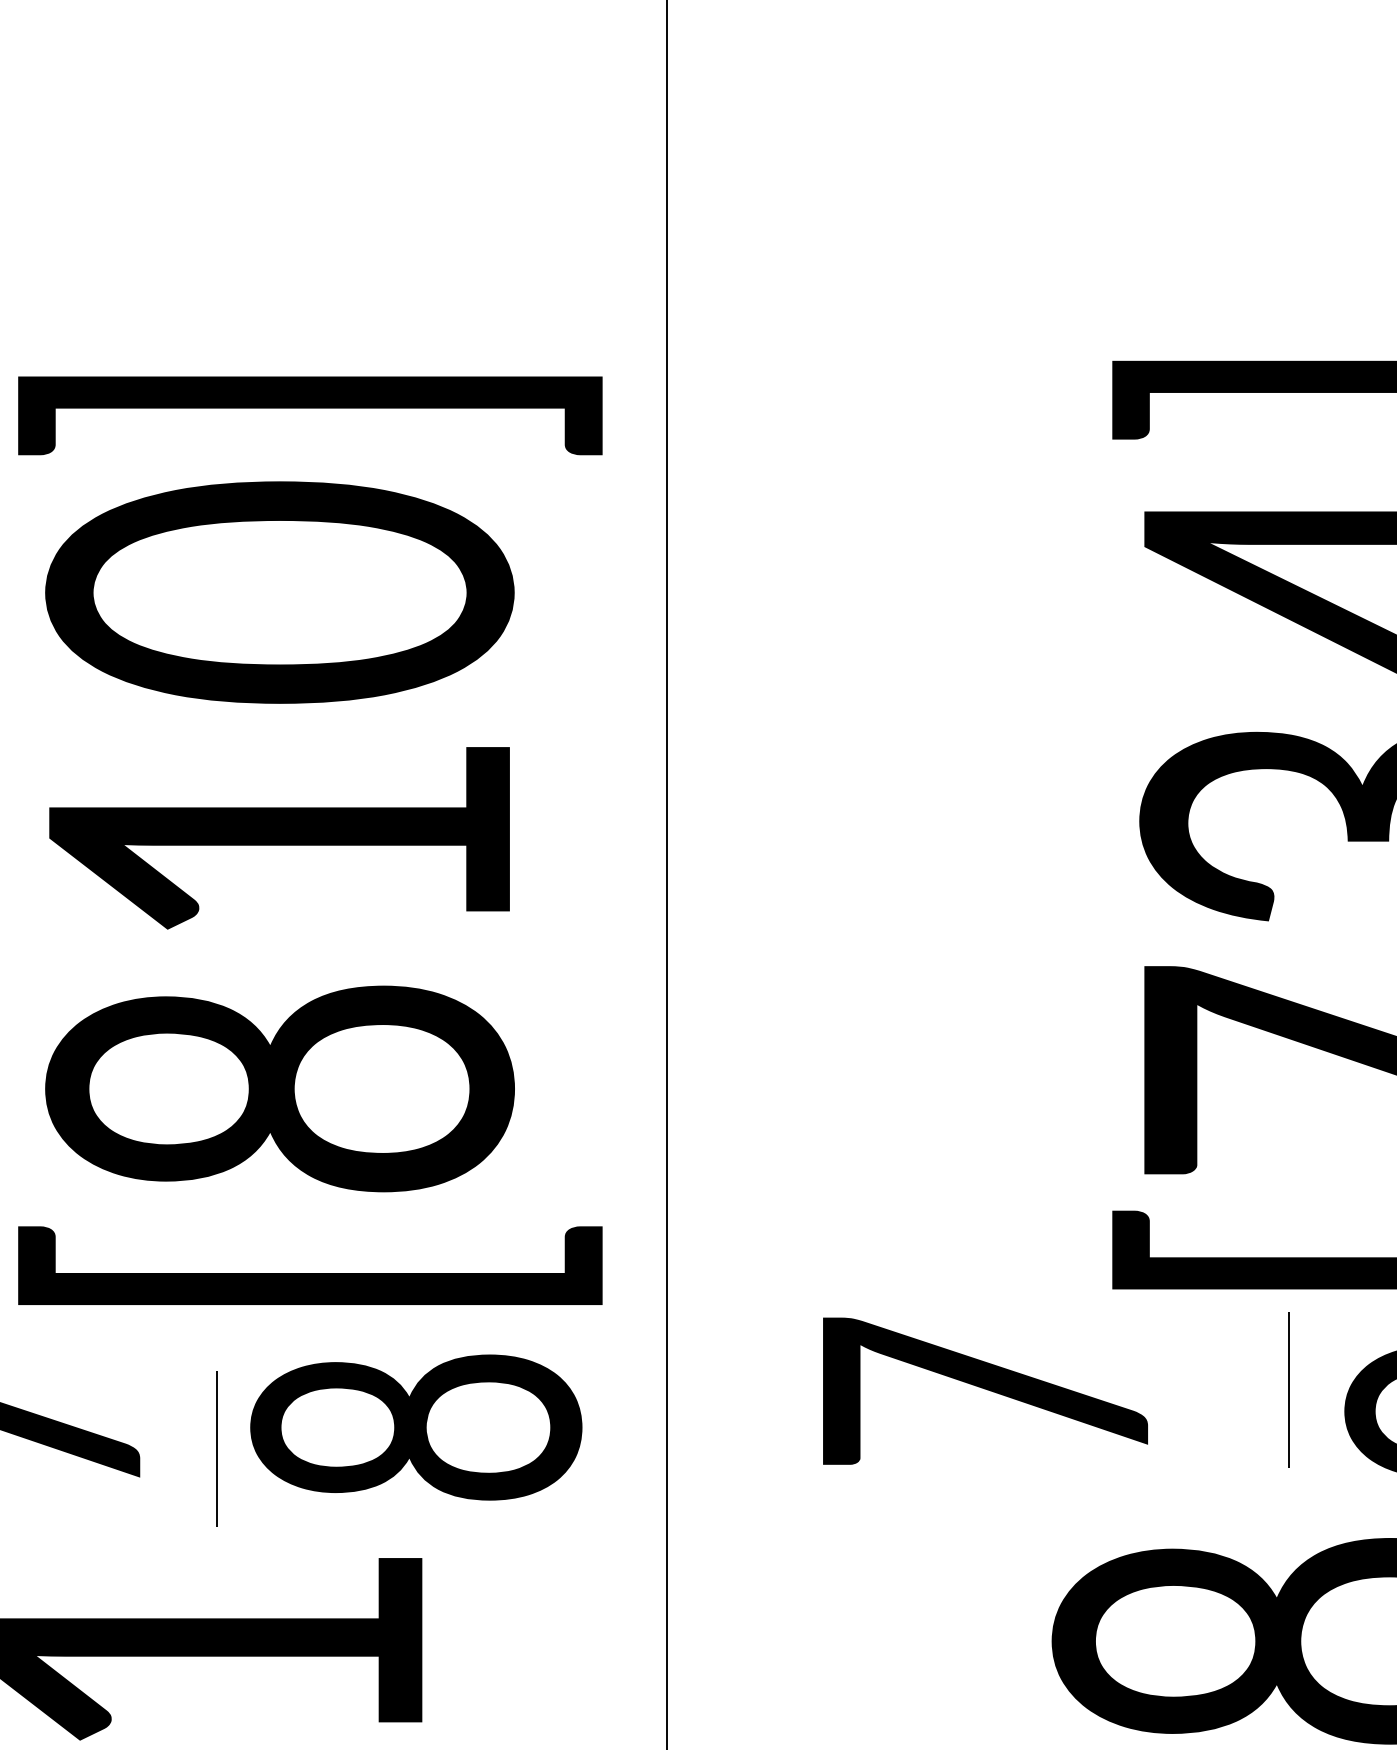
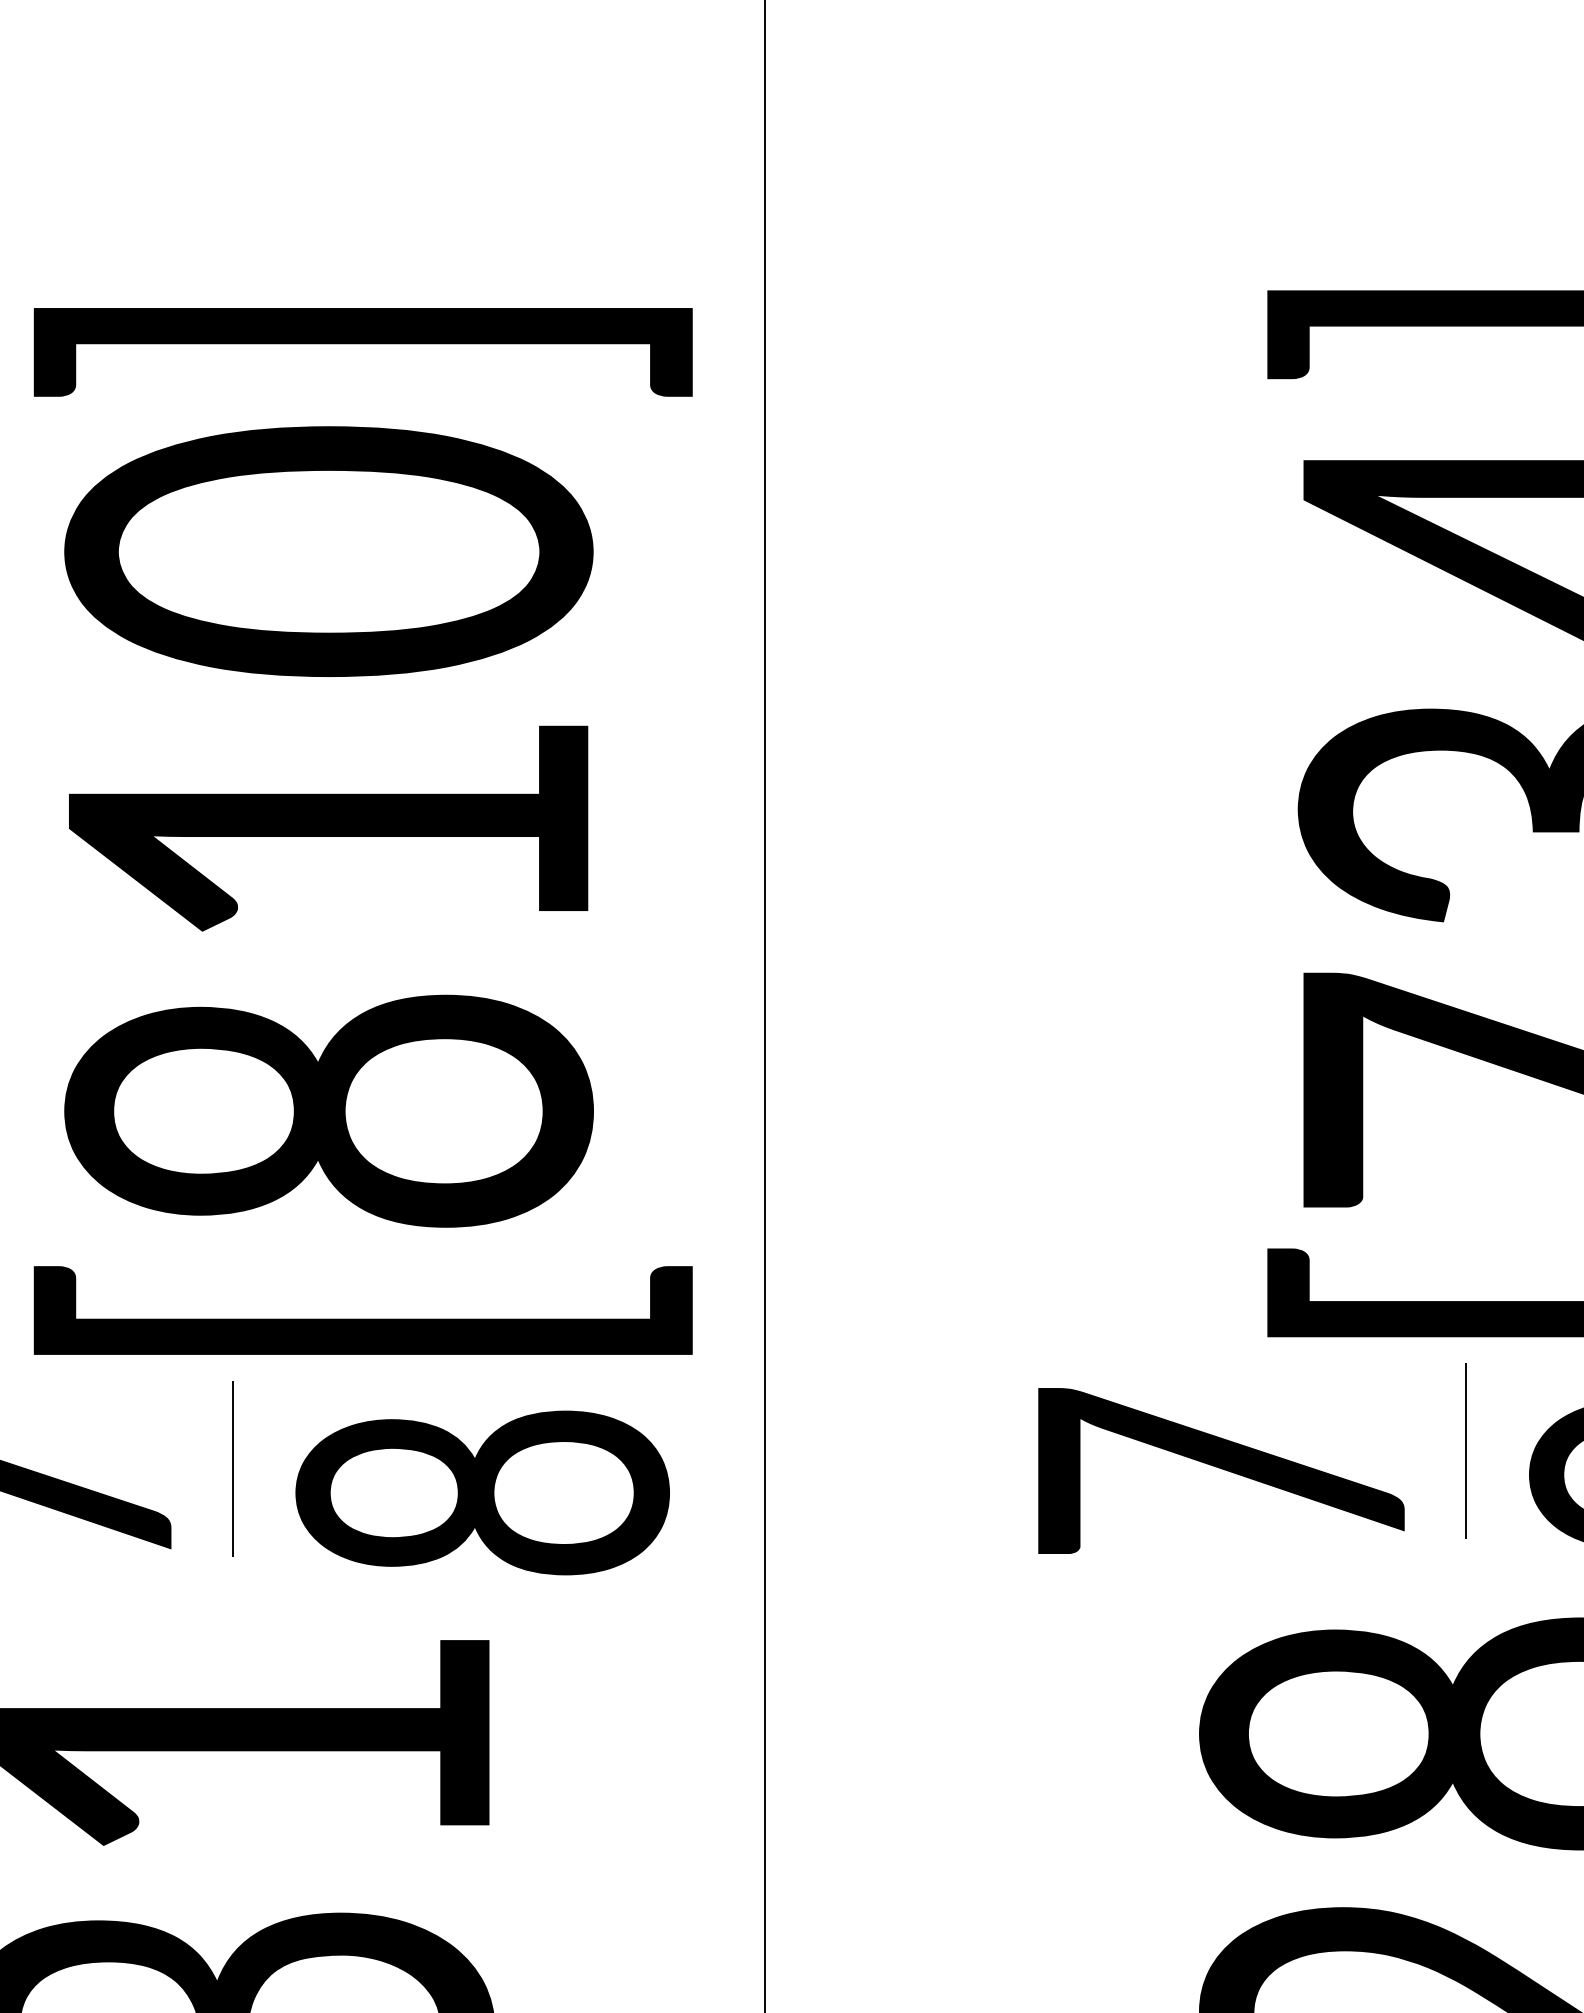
text: (985, 1390) -> (1221, 1470), moved
line: (216, 1448) -> (232, 1468), moved

